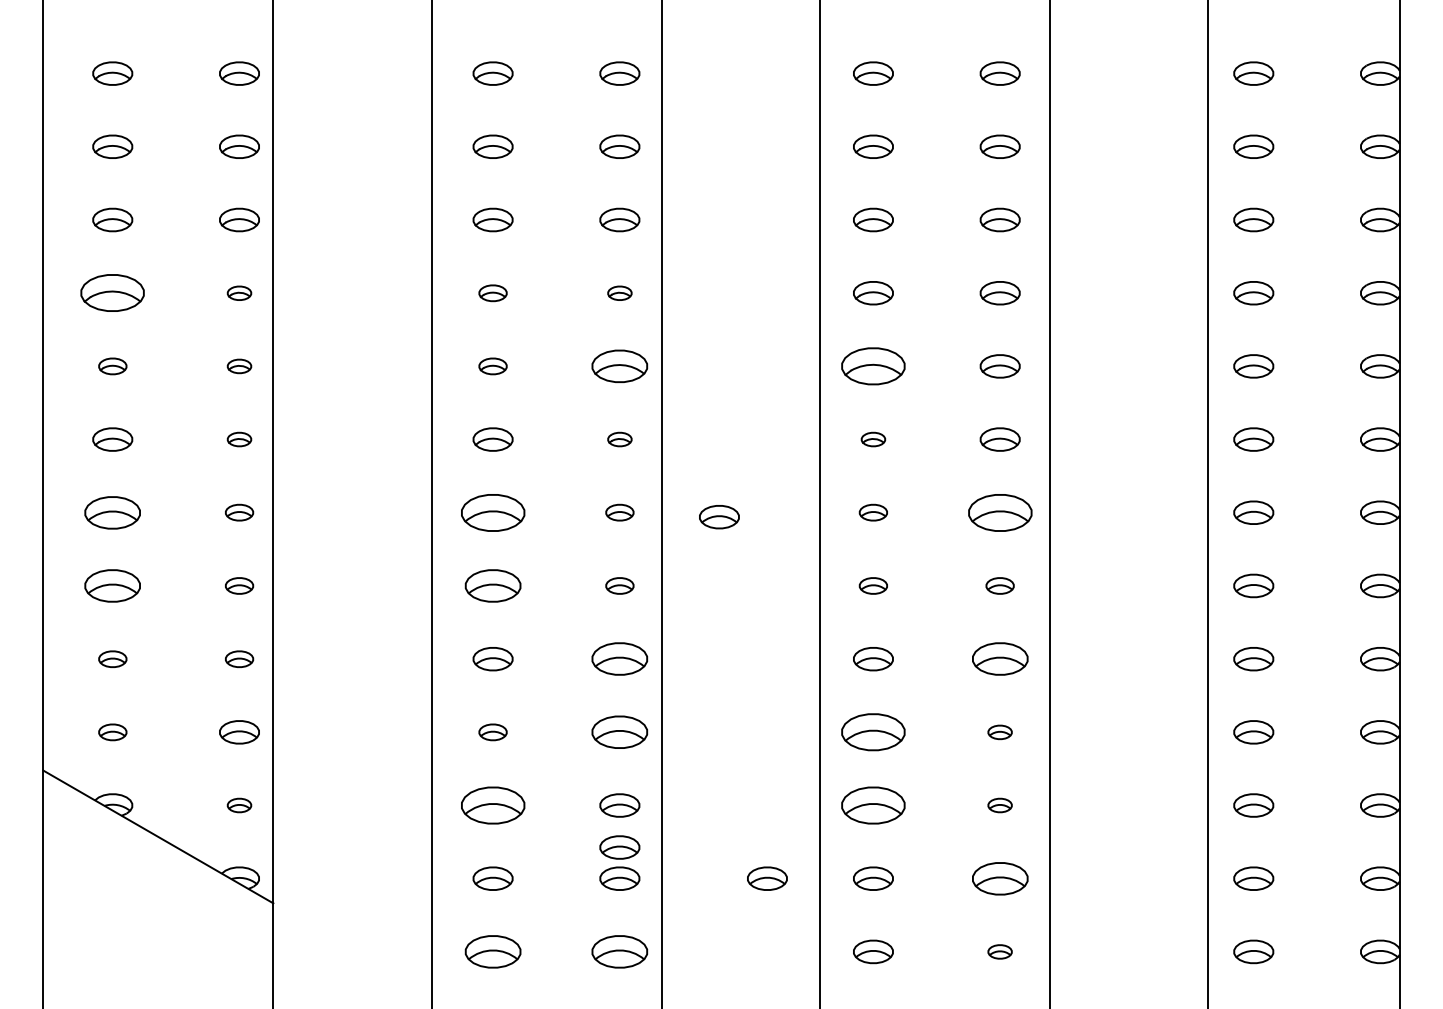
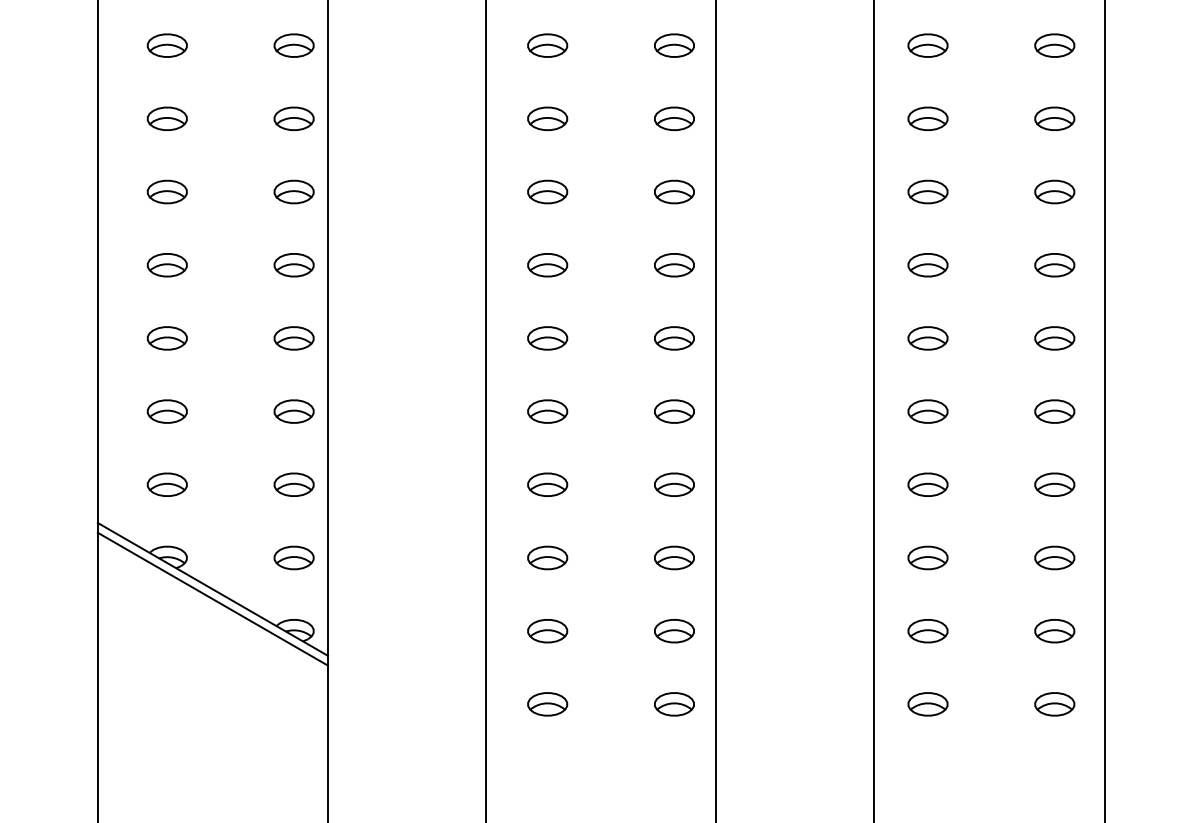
part: (112, 293) -> (167, 45), size x0.62
part: (239, 293) -> (294, 45), size x1.67
part: (492, 293) -> (547, 45), size x1.43
part: (619, 293) -> (674, 45), size x1.67
part: (112, 366) -> (167, 118), size x1.43
part: (239, 366) -> (294, 118), size x1.67
part: (492, 366) -> (547, 118), size x1.43
part: (619, 366) -> (674, 118), size x0.71
part: (873, 366) -> (928, 118), size x0.62
part: (239, 439) -> (294, 191), size x1.67
part: (619, 439) -> (674, 191), size x1.67
part: (873, 439) -> (928, 191), size x1.67
part: (112, 512) -> (167, 264), size x0.71
part: (239, 512) -> (294, 264), size x1.43
part: (492, 512) -> (547, 264), size x0.62
part: (619, 512) -> (674, 264), size x1.43
part: (873, 512) -> (928, 264), size x1.43
part: (999, 512) -> (1054, 264), size x0.62
part: (719, 517) -> (774, 269), removed
part: (112, 585) -> (167, 337), size x0.71
part: (239, 585) -> (294, 337), size x1.43
part: (492, 585) -> (547, 337), size x0.71
part: (619, 585) -> (674, 337), size x1.43
part: (873, 585) -> (928, 337), size x1.43
part: (999, 585) -> (1054, 337), size x1.43
part: (112, 659) -> (167, 411), size x1.43
part: (239, 659) -> (294, 411), size x1.43
part: (619, 659) -> (674, 411), size x0.71
part: (999, 659) -> (1054, 411), size x0.71
part: (112, 732) -> (167, 484), size x1.43
part: (492, 732) -> (547, 484), size x1.43
part: (619, 732) -> (674, 484), size x0.71
part: (873, 732) -> (928, 484), size x0.62
part: (999, 732) -> (1054, 484), size x1.67
part: (239, 805) -> (294, 557), size x1.67
part: (492, 805) -> (547, 557), size x0.62
part: (873, 805) -> (928, 557), size x0.62
part: (999, 805) -> (1054, 557), size x1.67
line: (158, 846) -> (213, 598), added
part: (619, 847) -> (674, 599), removed
part: (767, 878) -> (822, 630), removed
part: (999, 878) -> (1054, 630), size x0.71
part: (492, 951) -> (547, 703), size x0.71
part: (619, 951) -> (674, 703), size x0.71
part: (999, 951) -> (1054, 703), size x1.67

